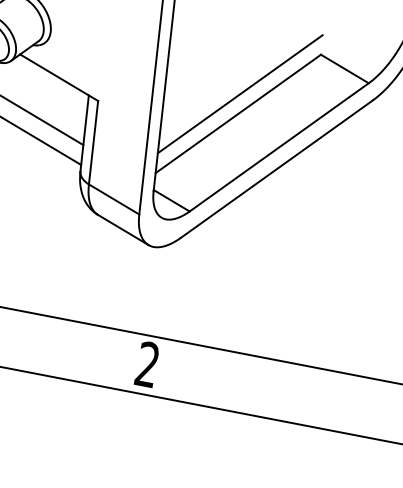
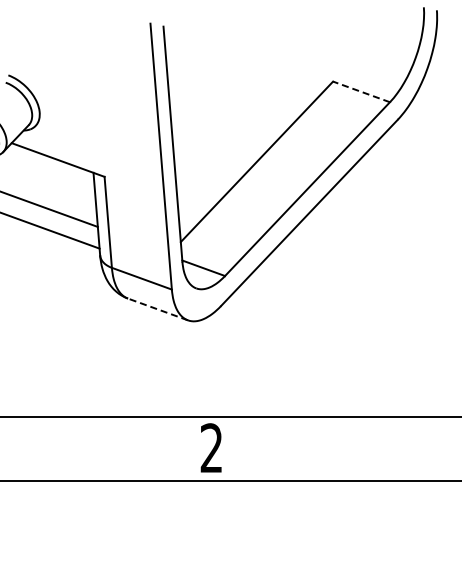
line: (344, 68) -> (361, 91), solid -> dashed
line: (239, 94) -> (254, 140), removed
line: (123, 230) -> (158, 309), solid -> dashed

